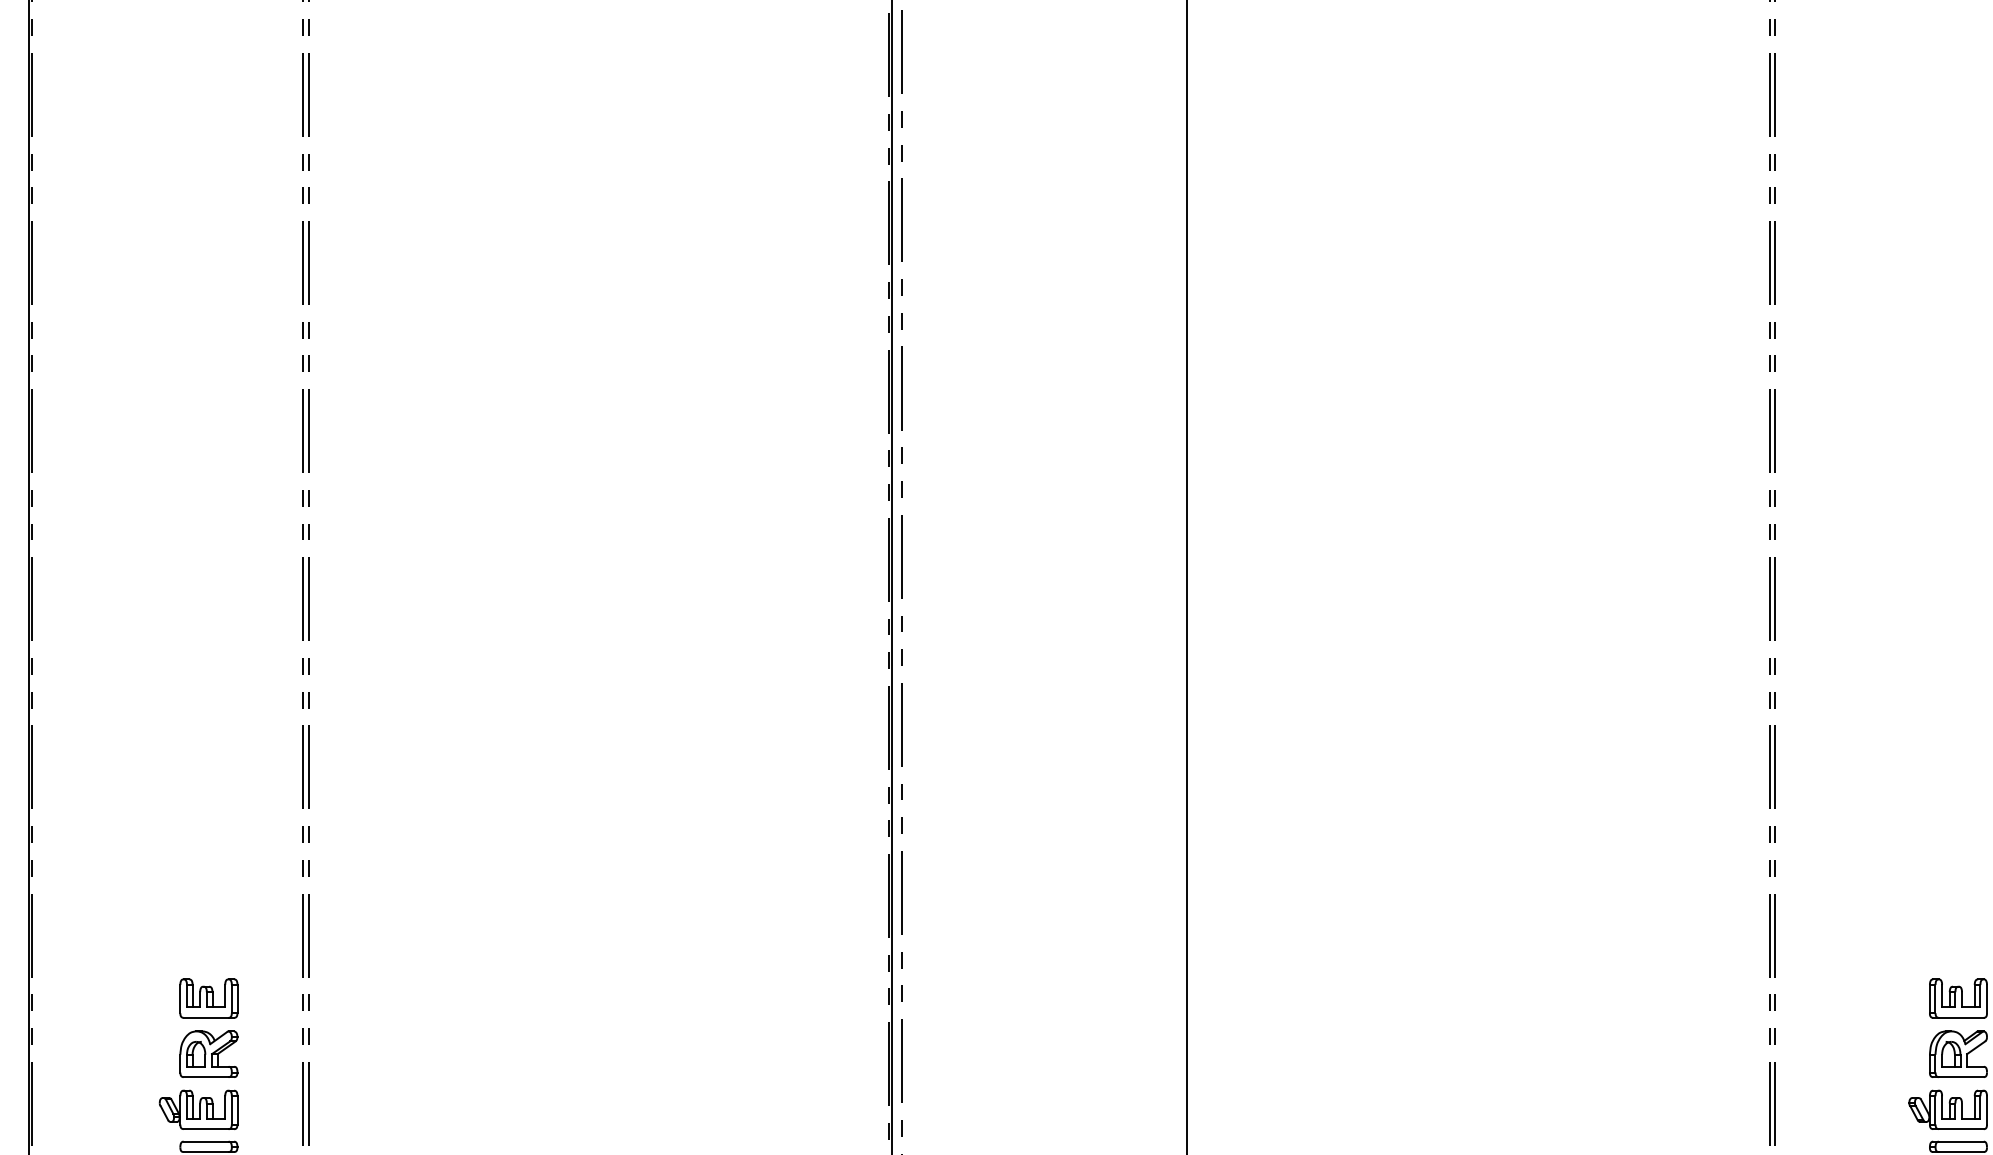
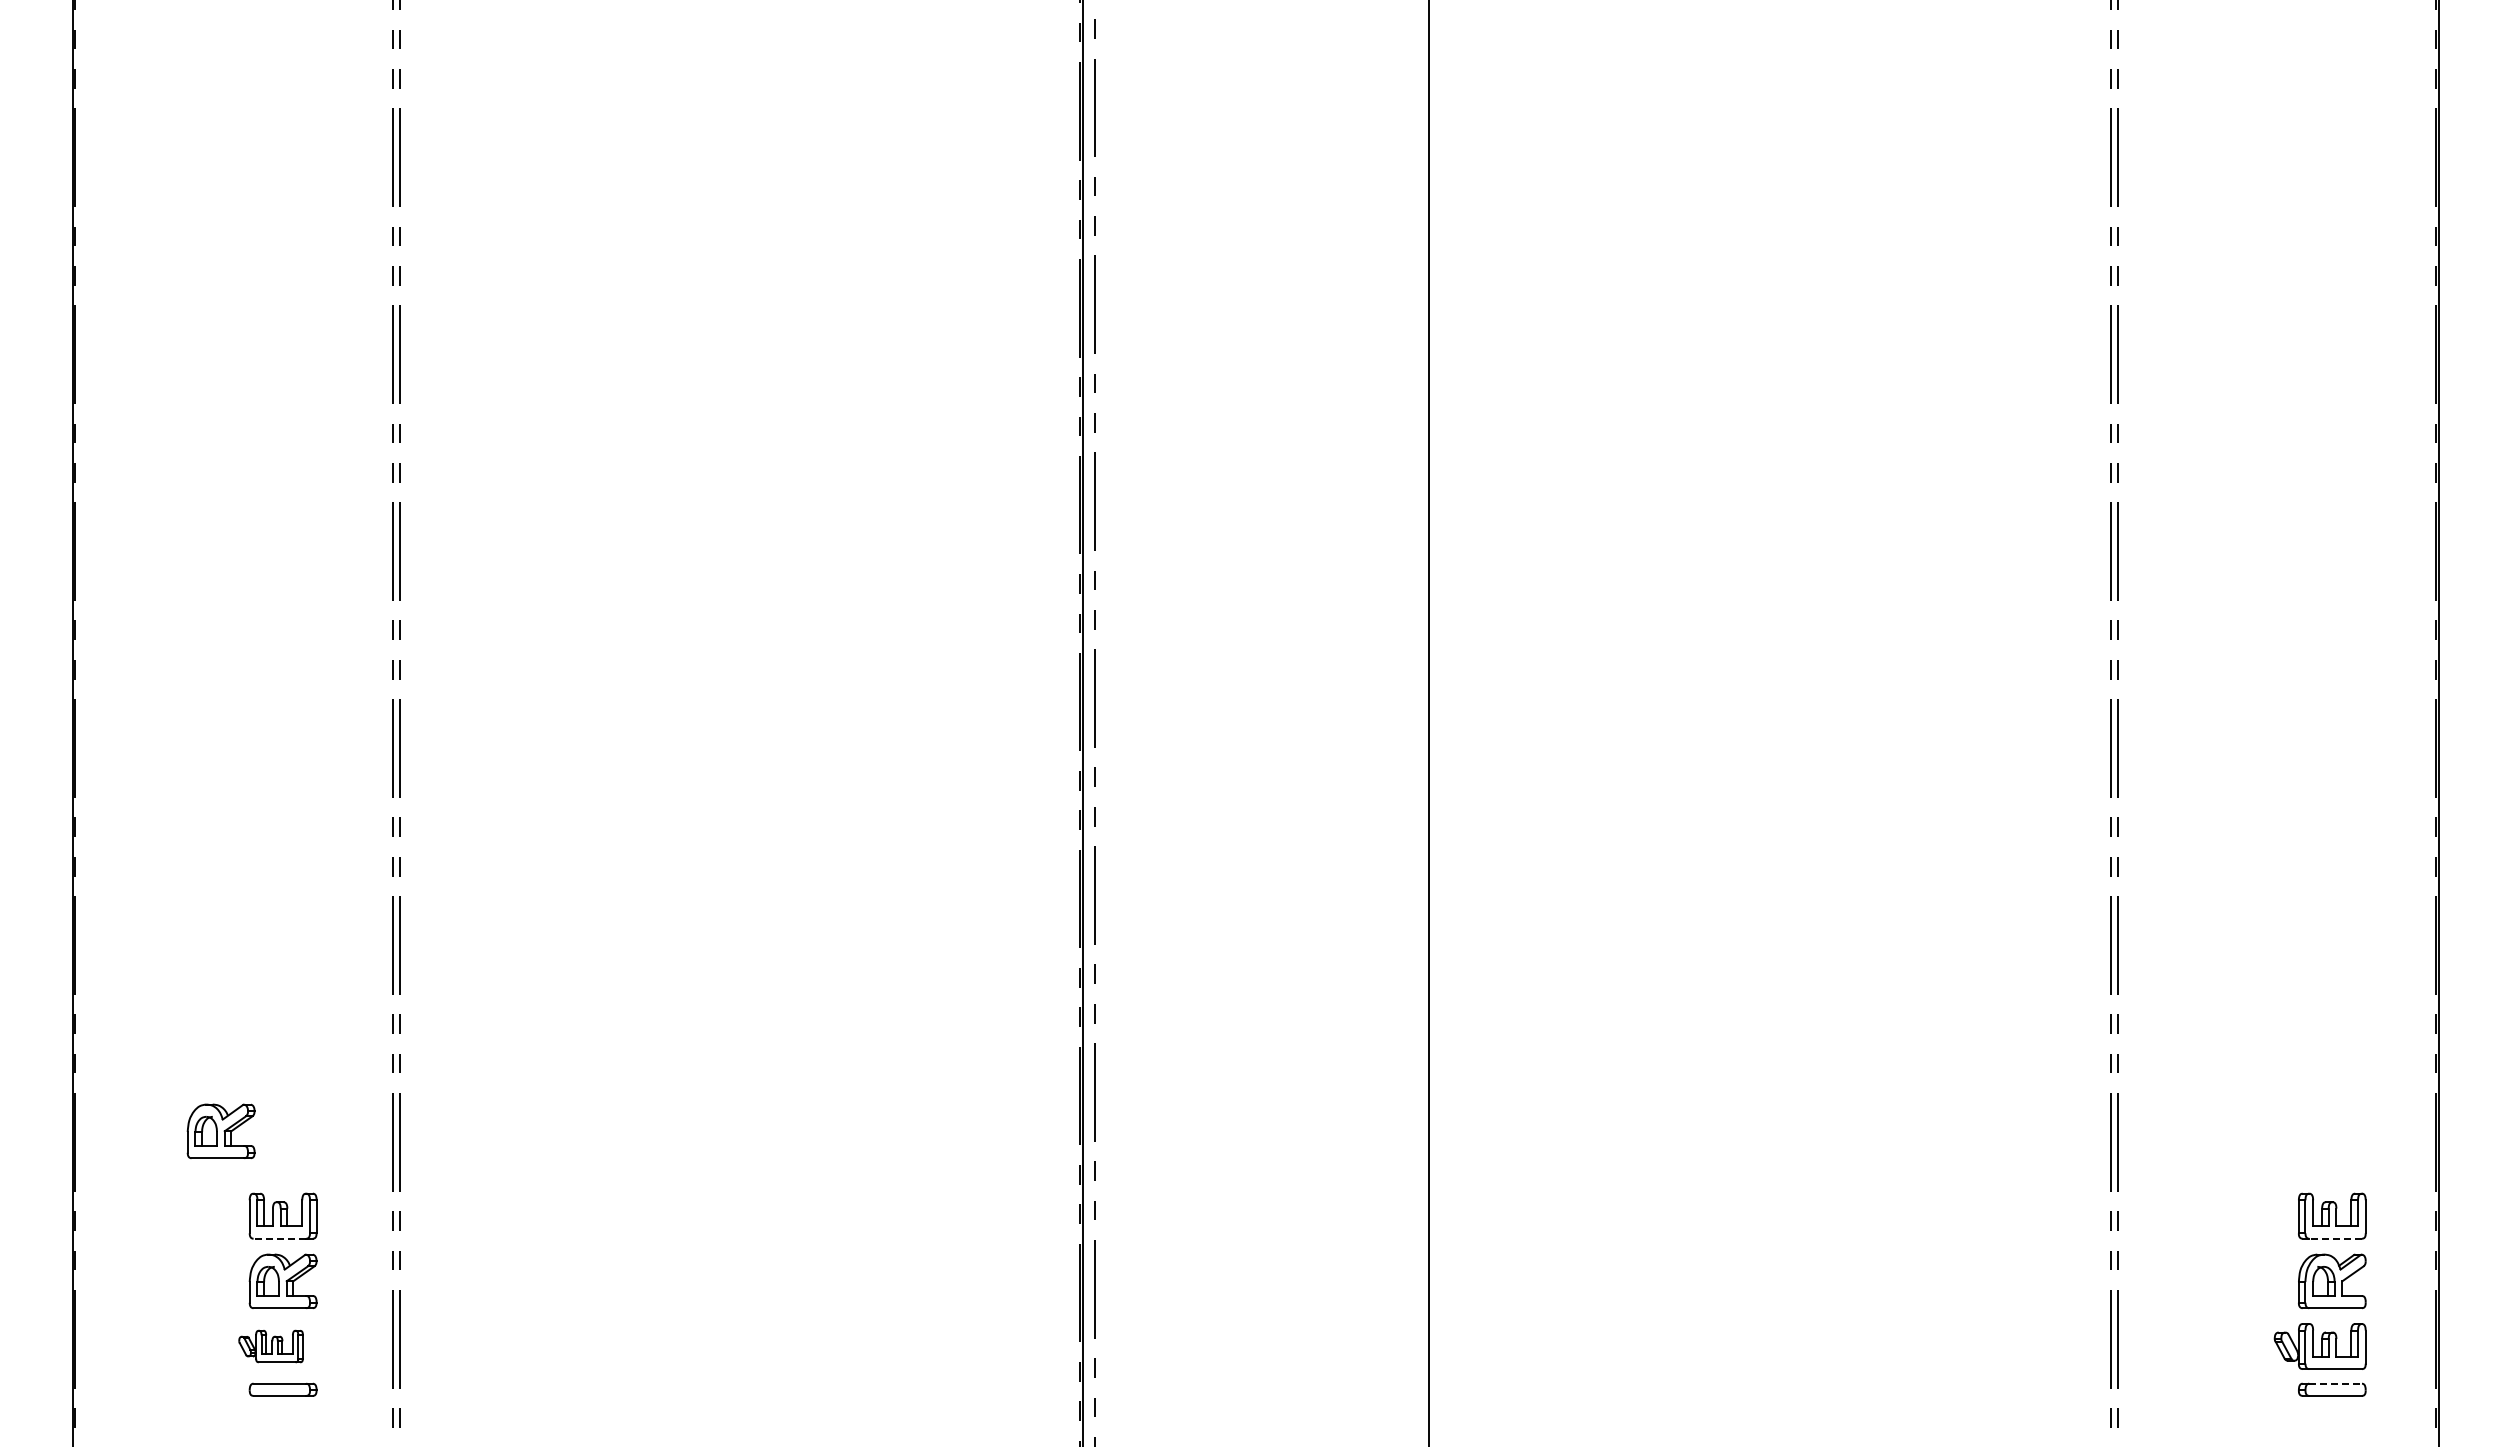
part: (155, 925) -> (220, 1130), added
line: (205, 1017) -> (279, 1238), solid -> dashed
line: (1961, 1017) -> (2335, 1238), solid -> dashed
part: (198, 1109) -> (270, 1346), size x0.7
line: (1962, 1141) -> (2336, 1383), solid -> dashed

